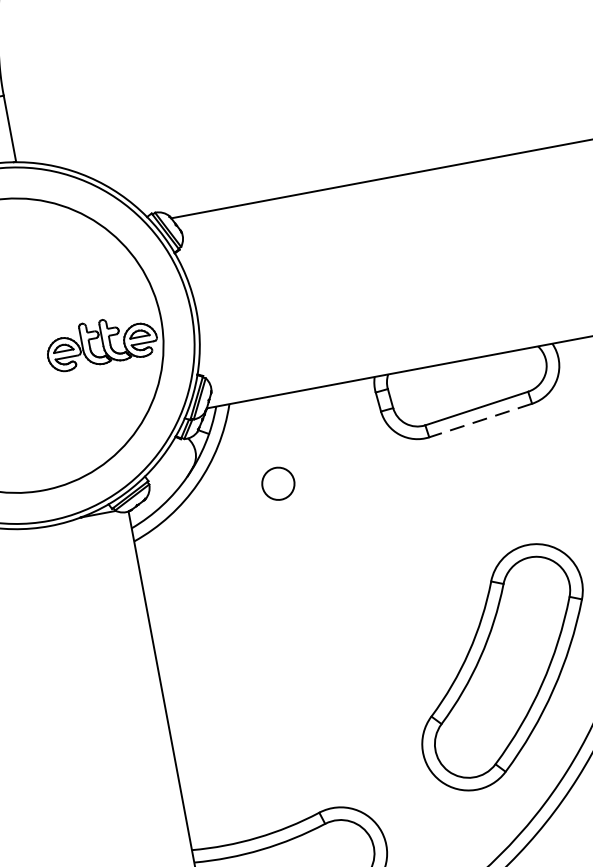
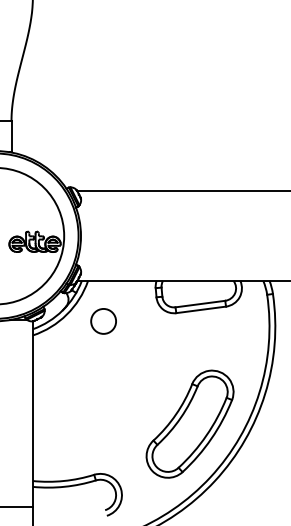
line: (479, 419) -> (200, 309), dashed -> solid
circle: (278, 483) -> (103, 321), size x1.67

